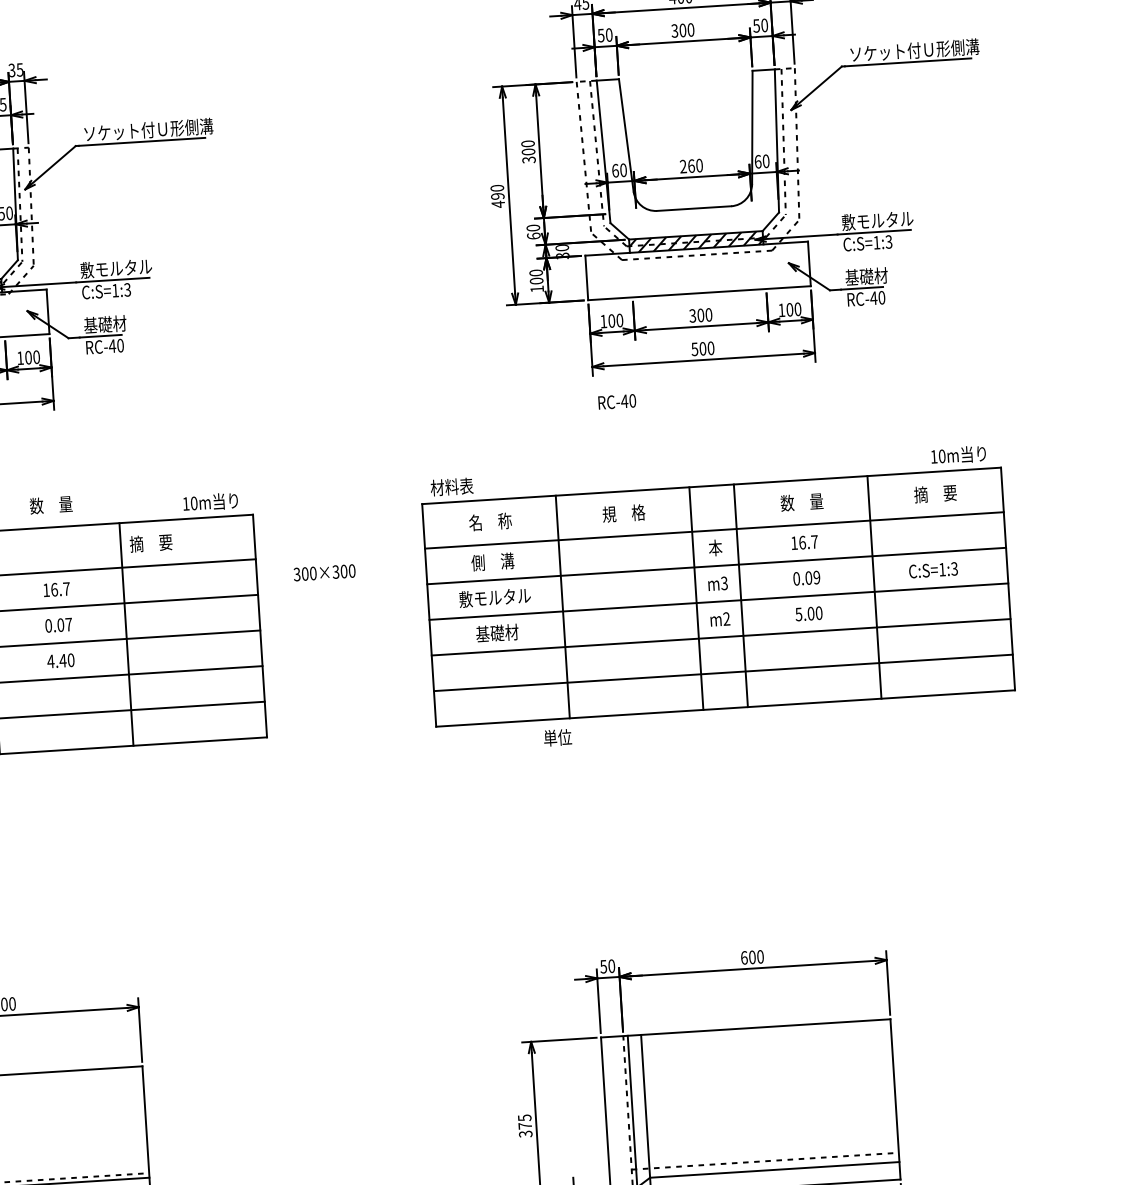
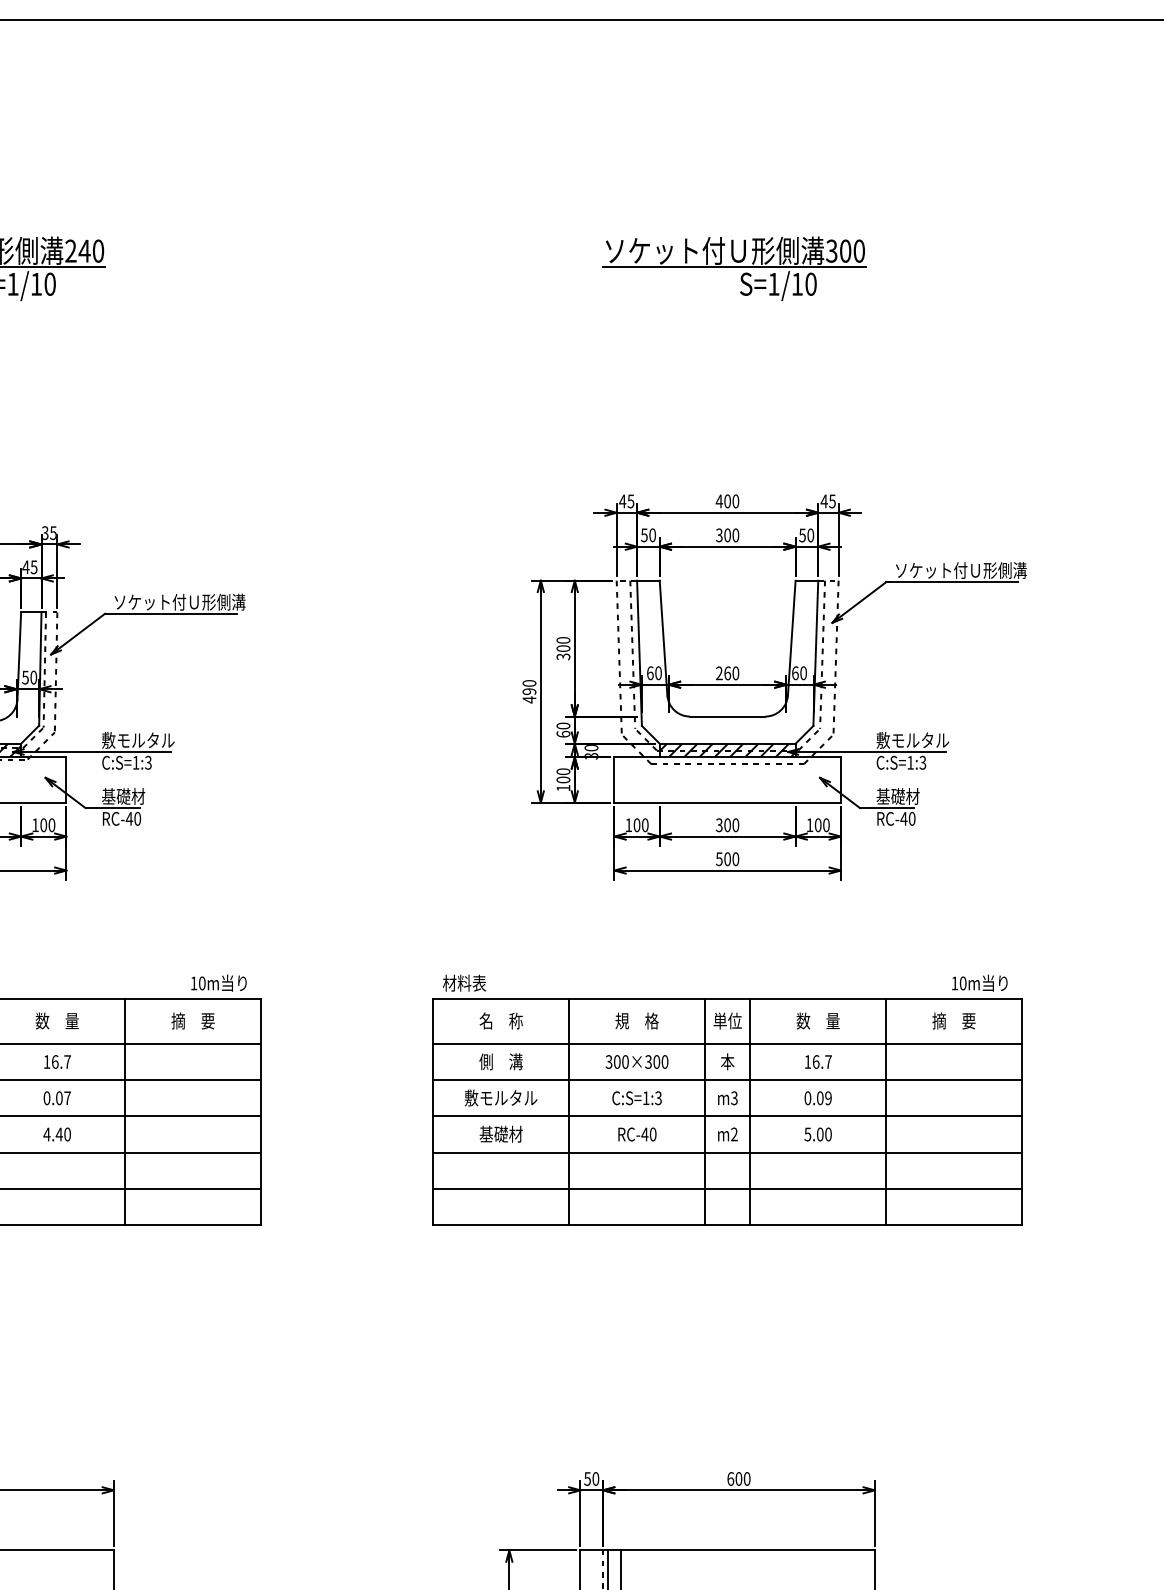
text: (617, 401) -> (637, 1134), moved
text: (50, 504) -> (56, 1020), moved
text: (150, 542) -> (192, 1020), moved
text: (932, 570) -> (636, 1098), moved
text: (324, 572) -> (636, 1061), moved
text: (557, 737) -> (727, 1020), moved

